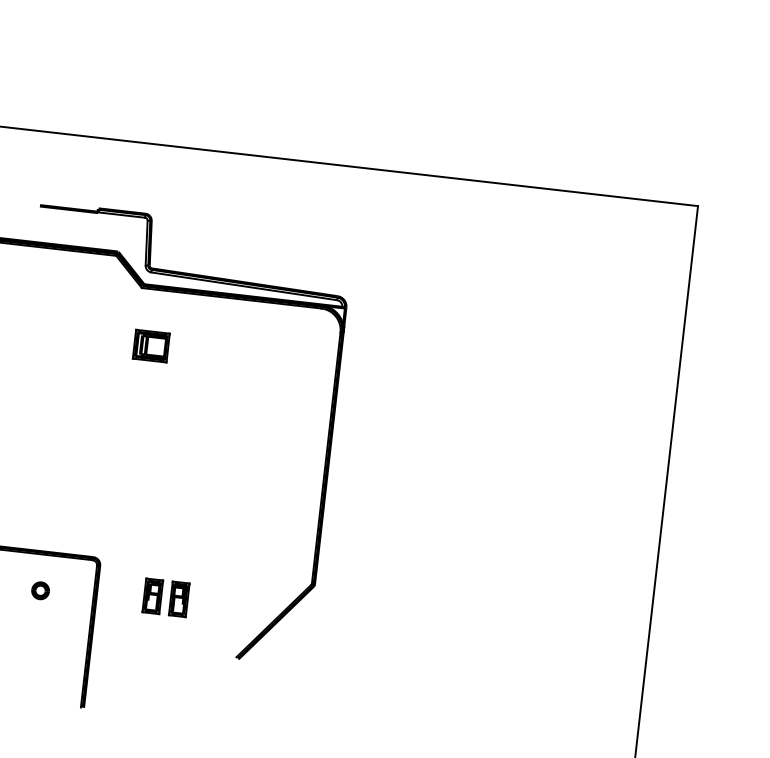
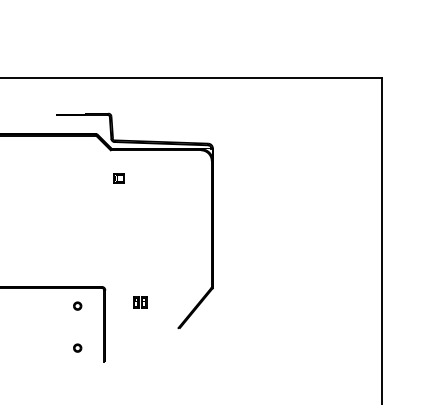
part: (150, 345) -> (118, 178), size x0.6
part: (164, 597) -> (139, 302), size x0.6
part: (30, 673) -> (77, 347), added

